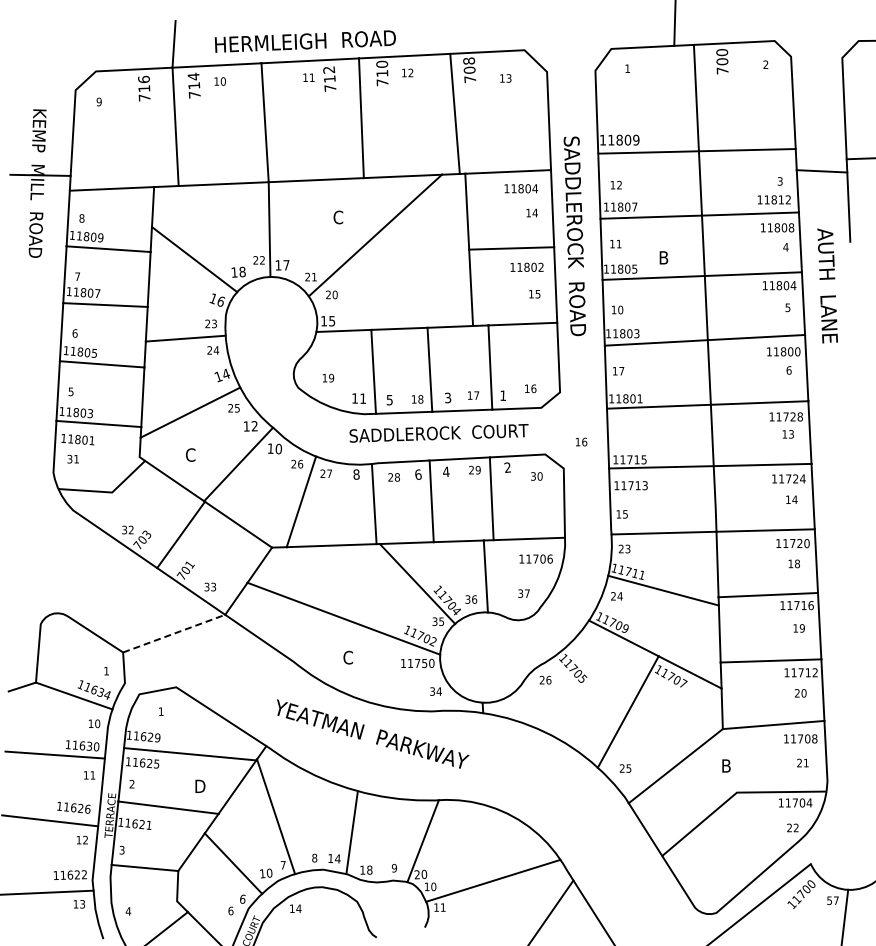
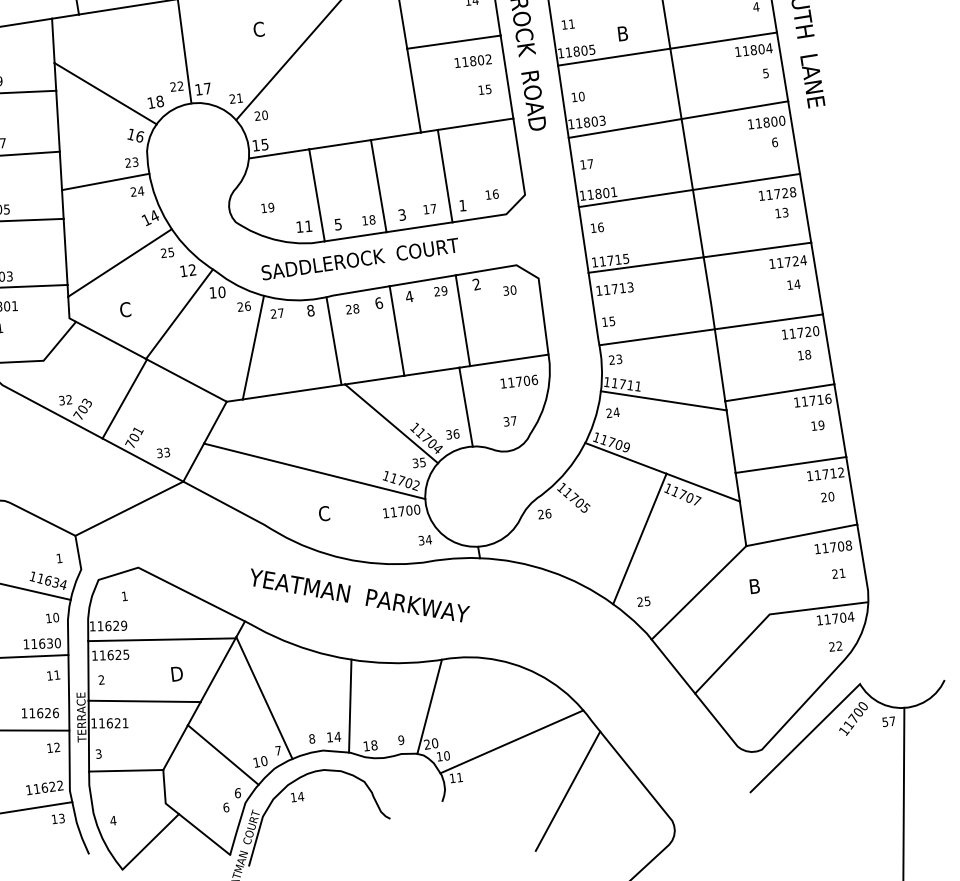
text: (438, 433) -> (359, 259), moved
text: (581, 441) -> (597, 227), moved
line: (174, 633) -> (129, 508), dashed -> solid
text: (424, 662) -> (409, 509), 11750 -> 11700

